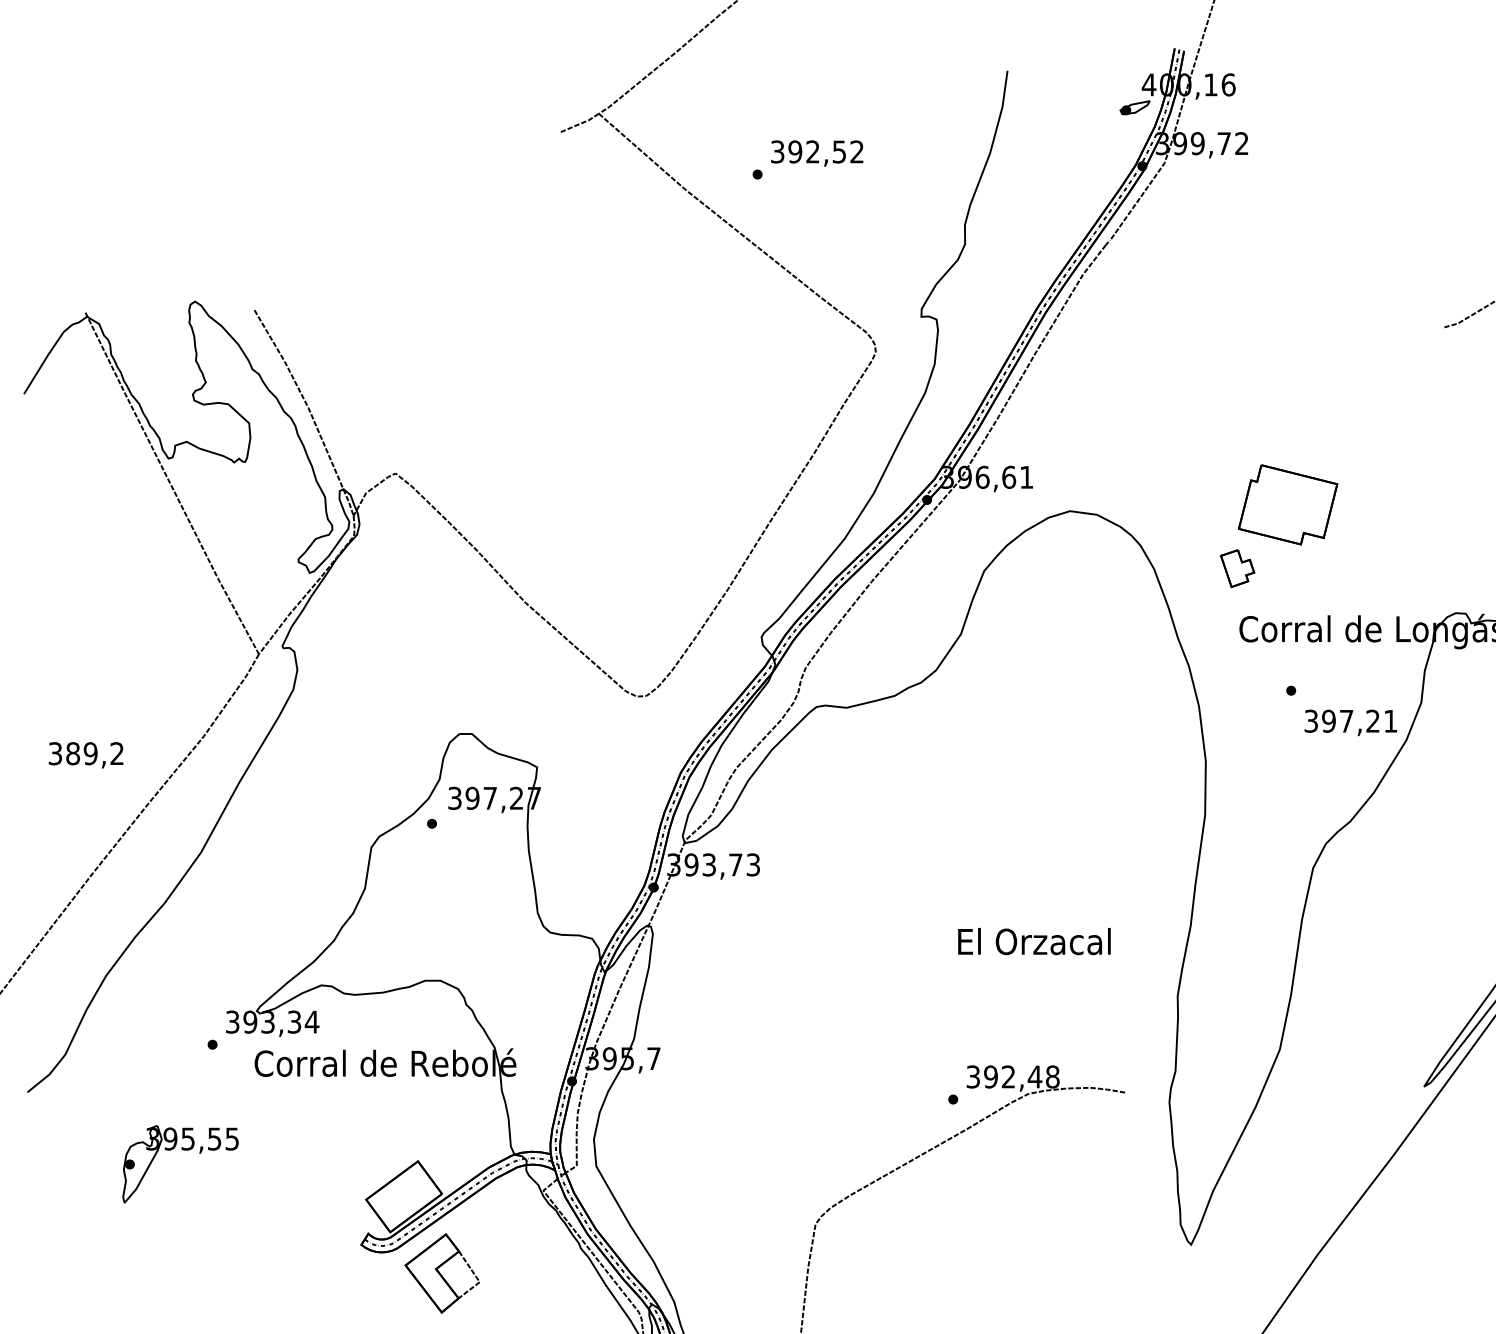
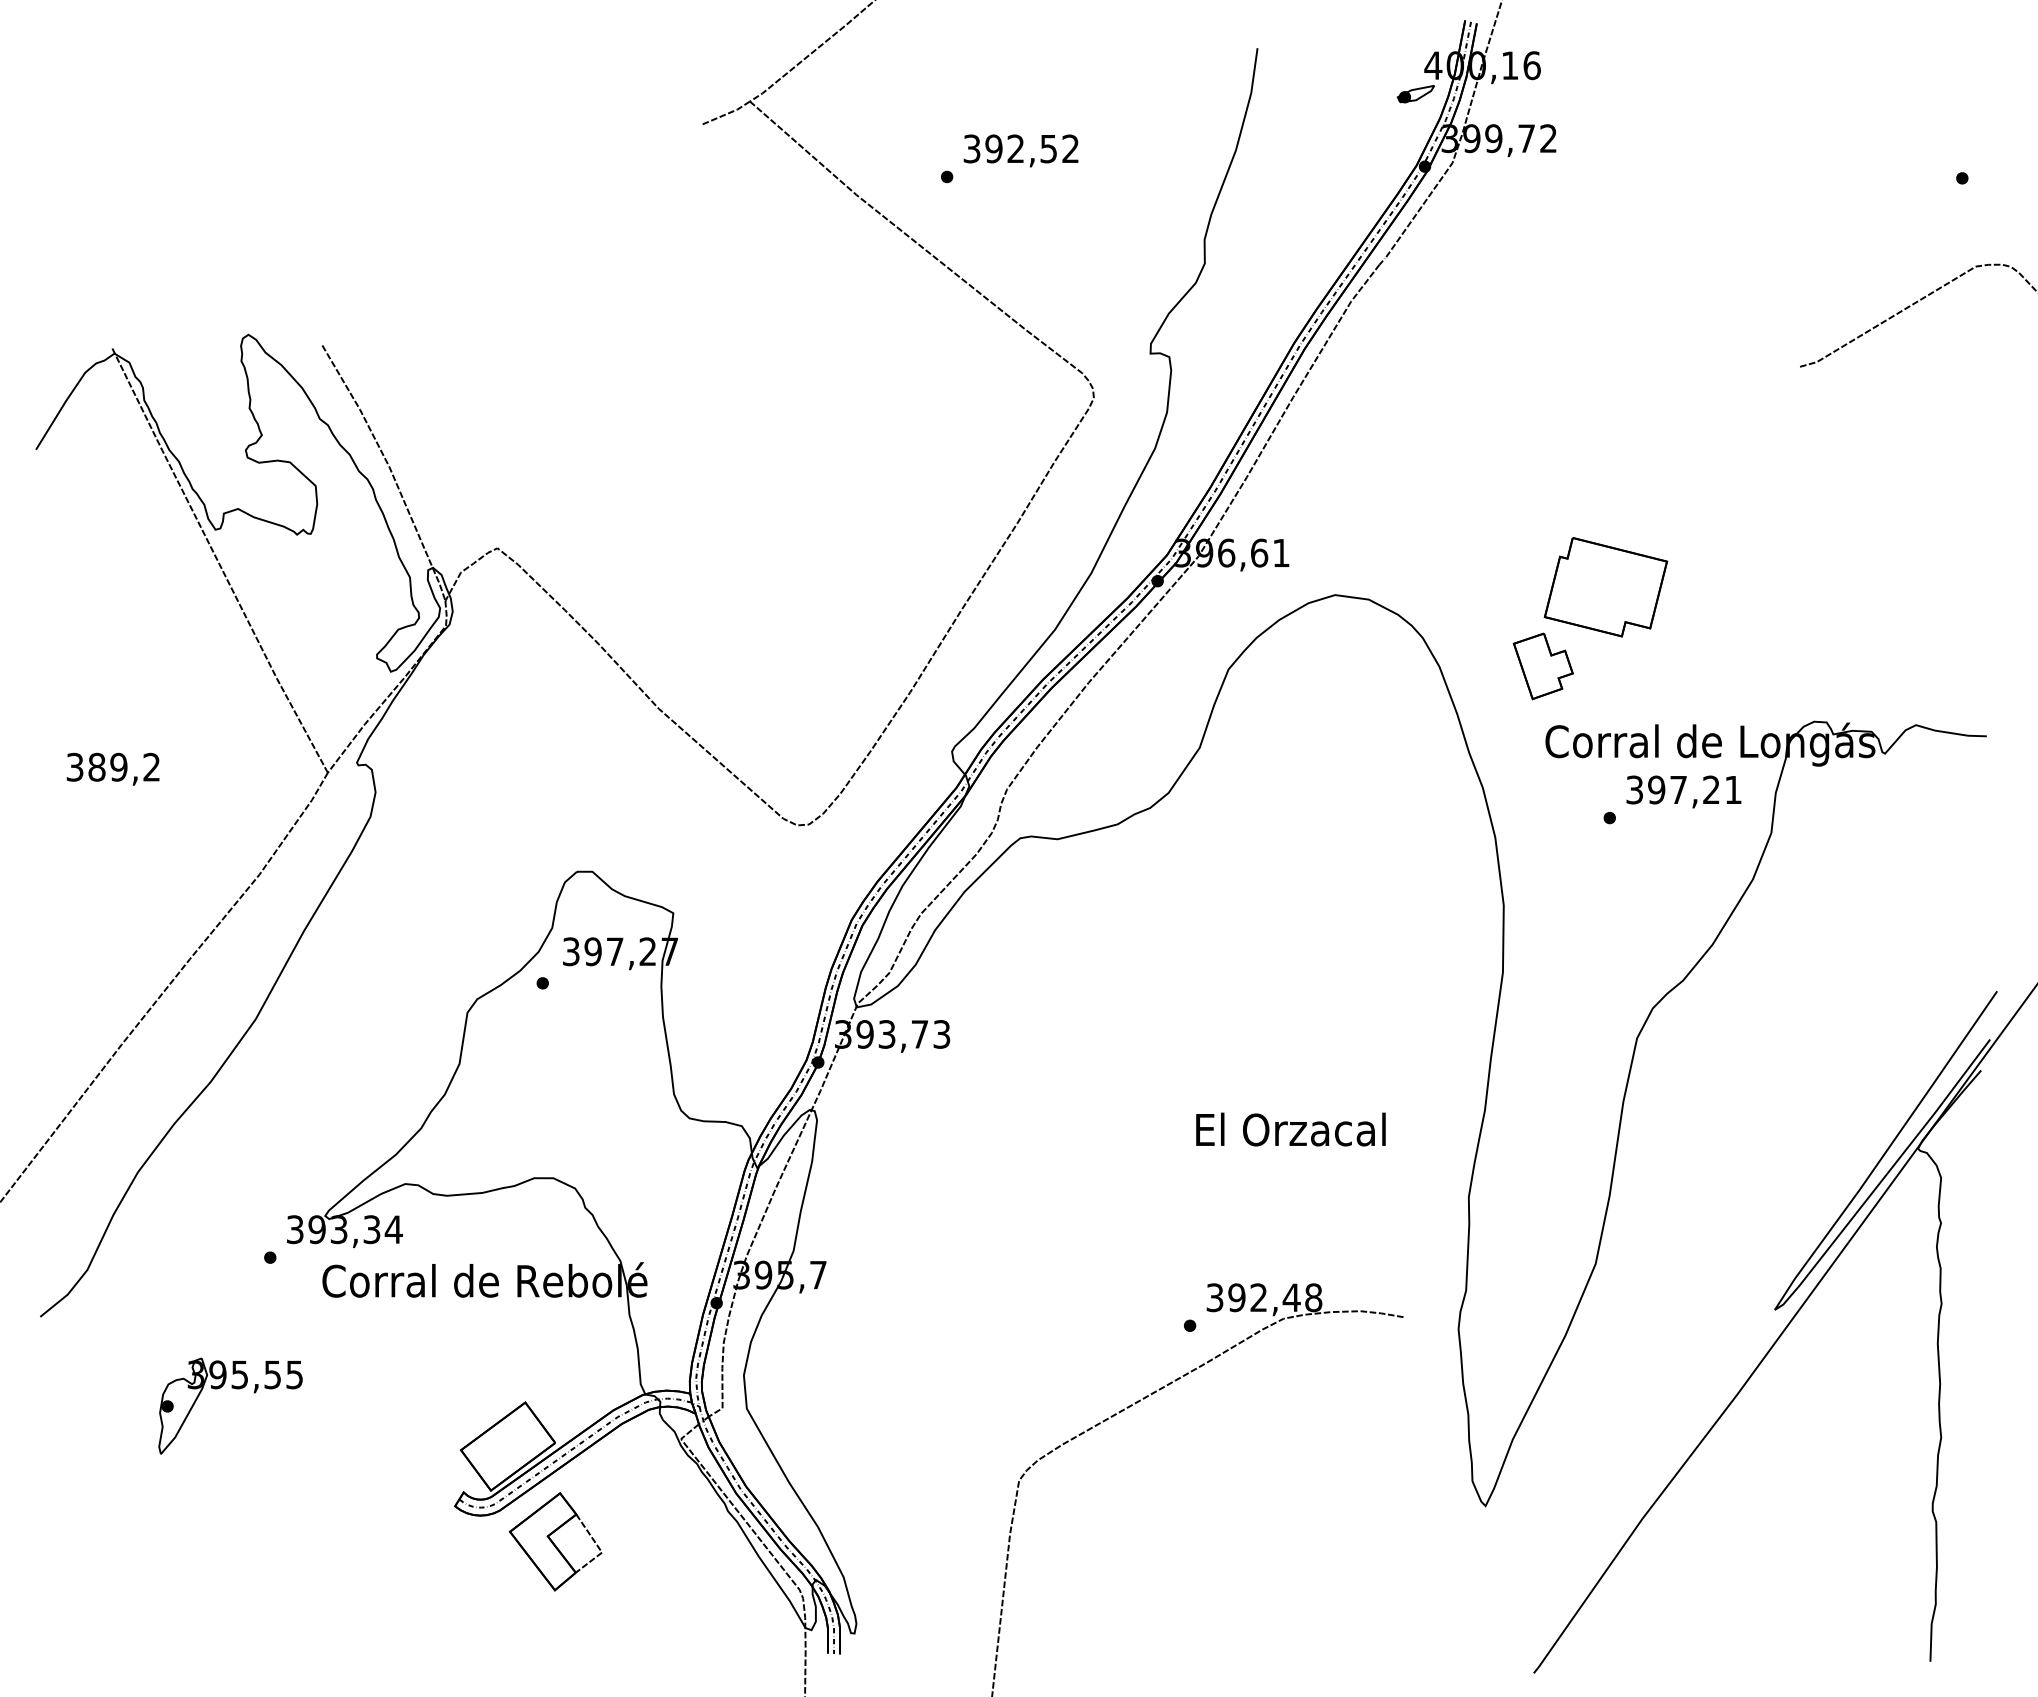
part: (1237, 568) -> (1542, 666), size x1.43
text: (1350, 722) -> (1683, 791), moved
text: (85, 754) -> (112, 768), moved

